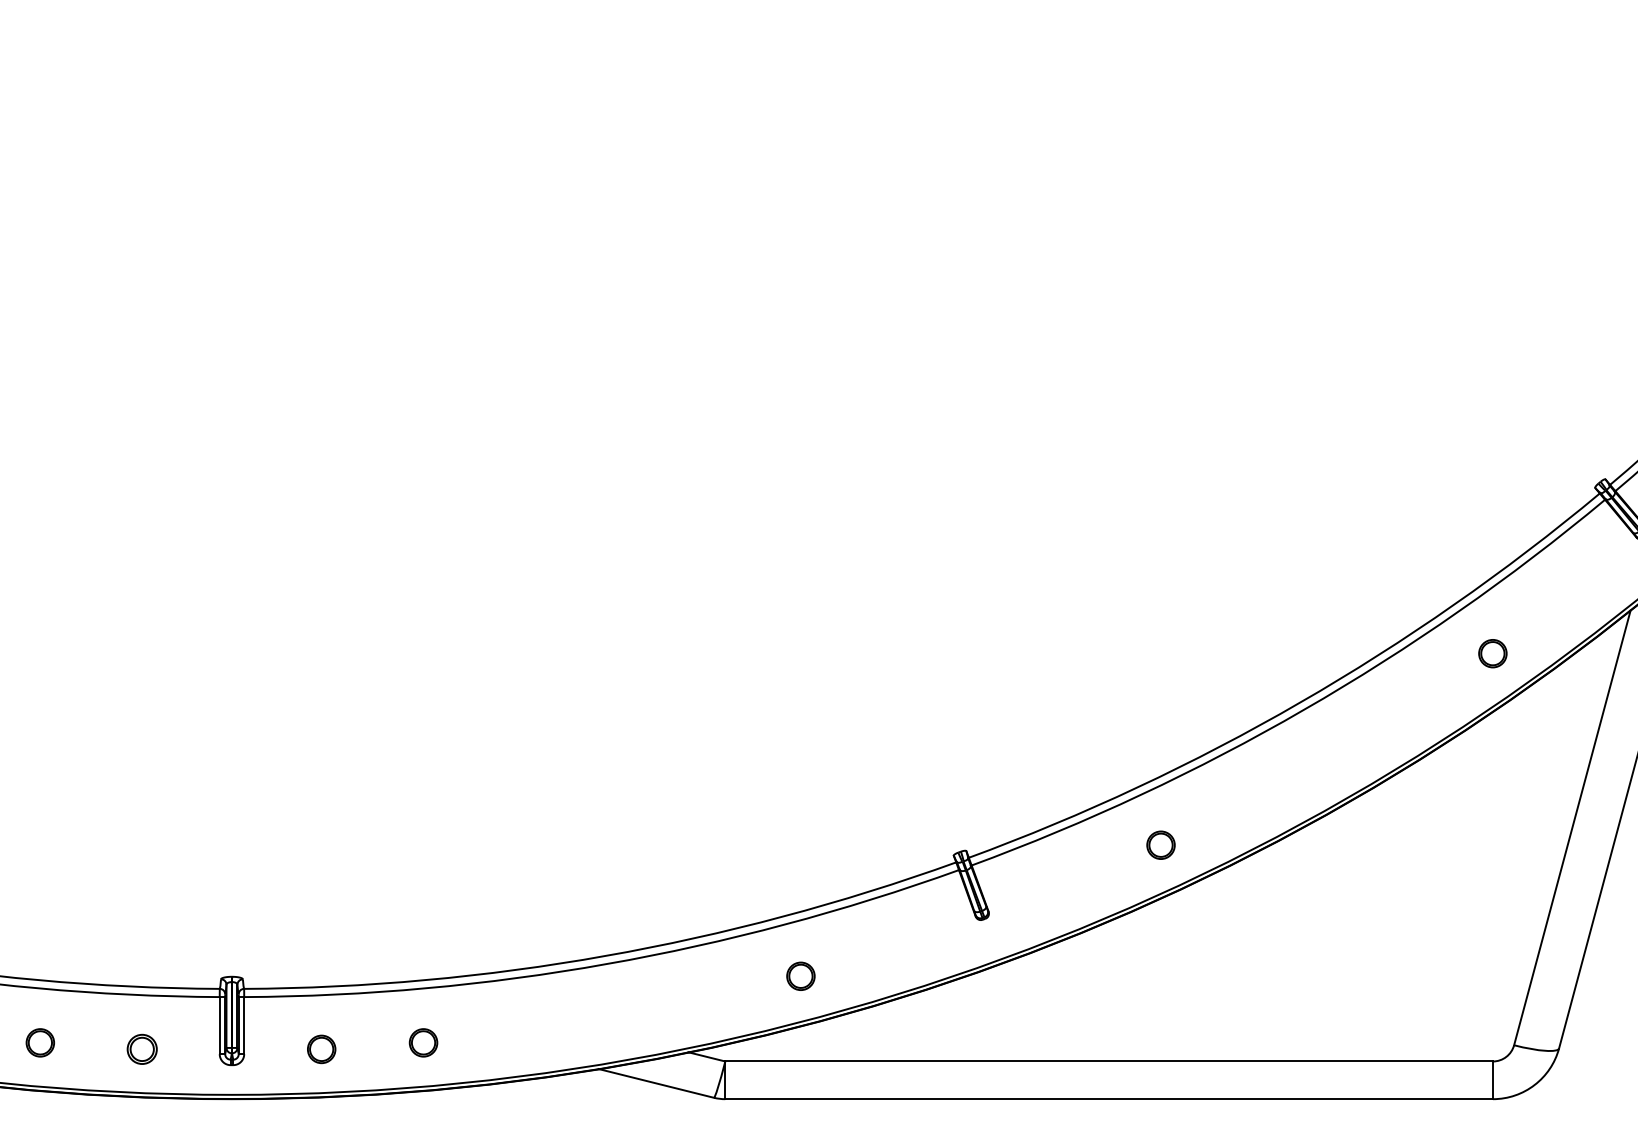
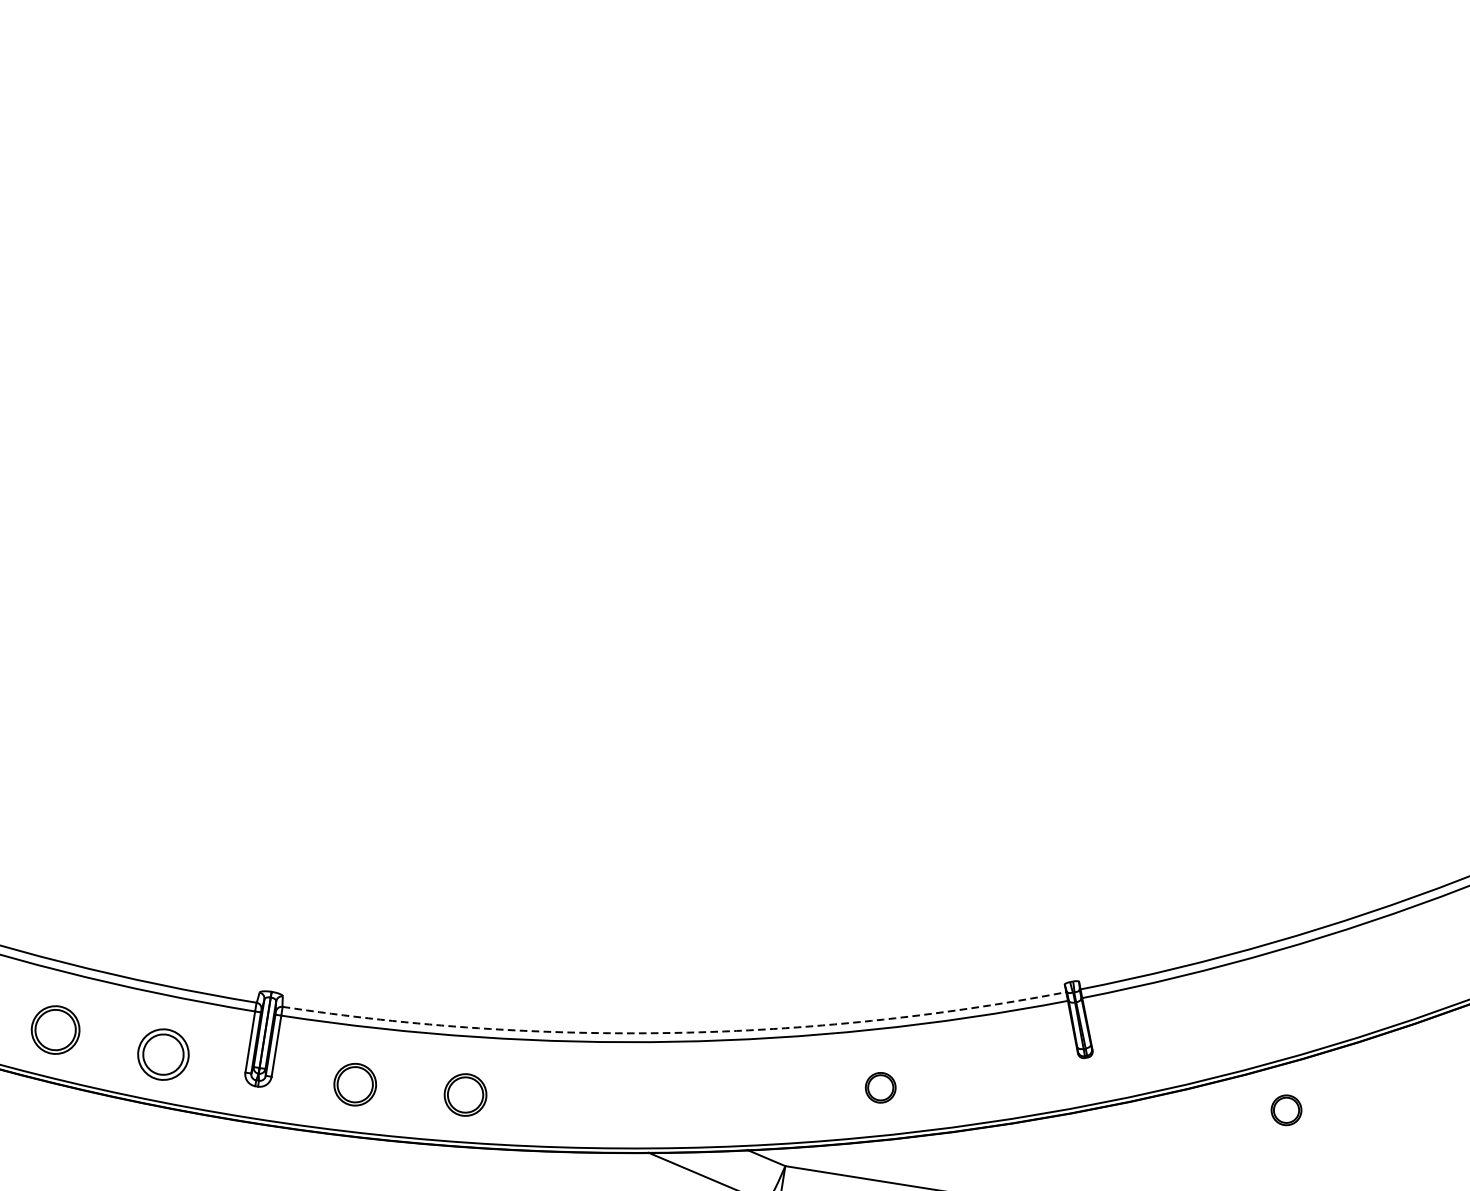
part: (1160, 844) -> (1286, 1109), moved
arc: (605, 956) -> (674, 1033), solid -> dashed
part: (39, 1042) -> (54, 1029), size x1.6
part: (423, 1042) -> (465, 1094), size x1.4
part: (141, 1048) -> (162, 1053), size x1.6
part: (321, 1049) -> (355, 1084), size x1.4

